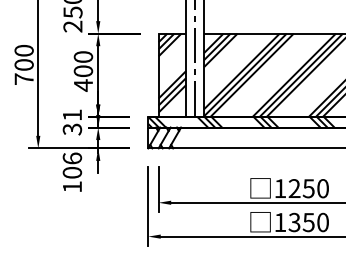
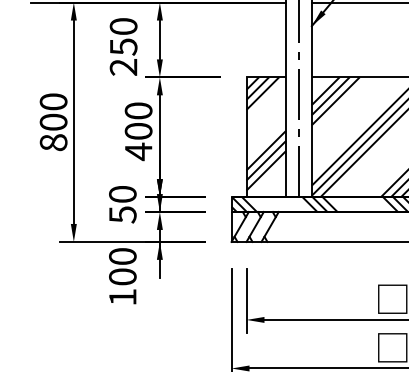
text: (23, 78) -> (52, 141), 700 -> 800
text: (72, 121) -> (122, 203), 31 -> 50
text: (71, 158) -> (121, 256), 106 -> 100

